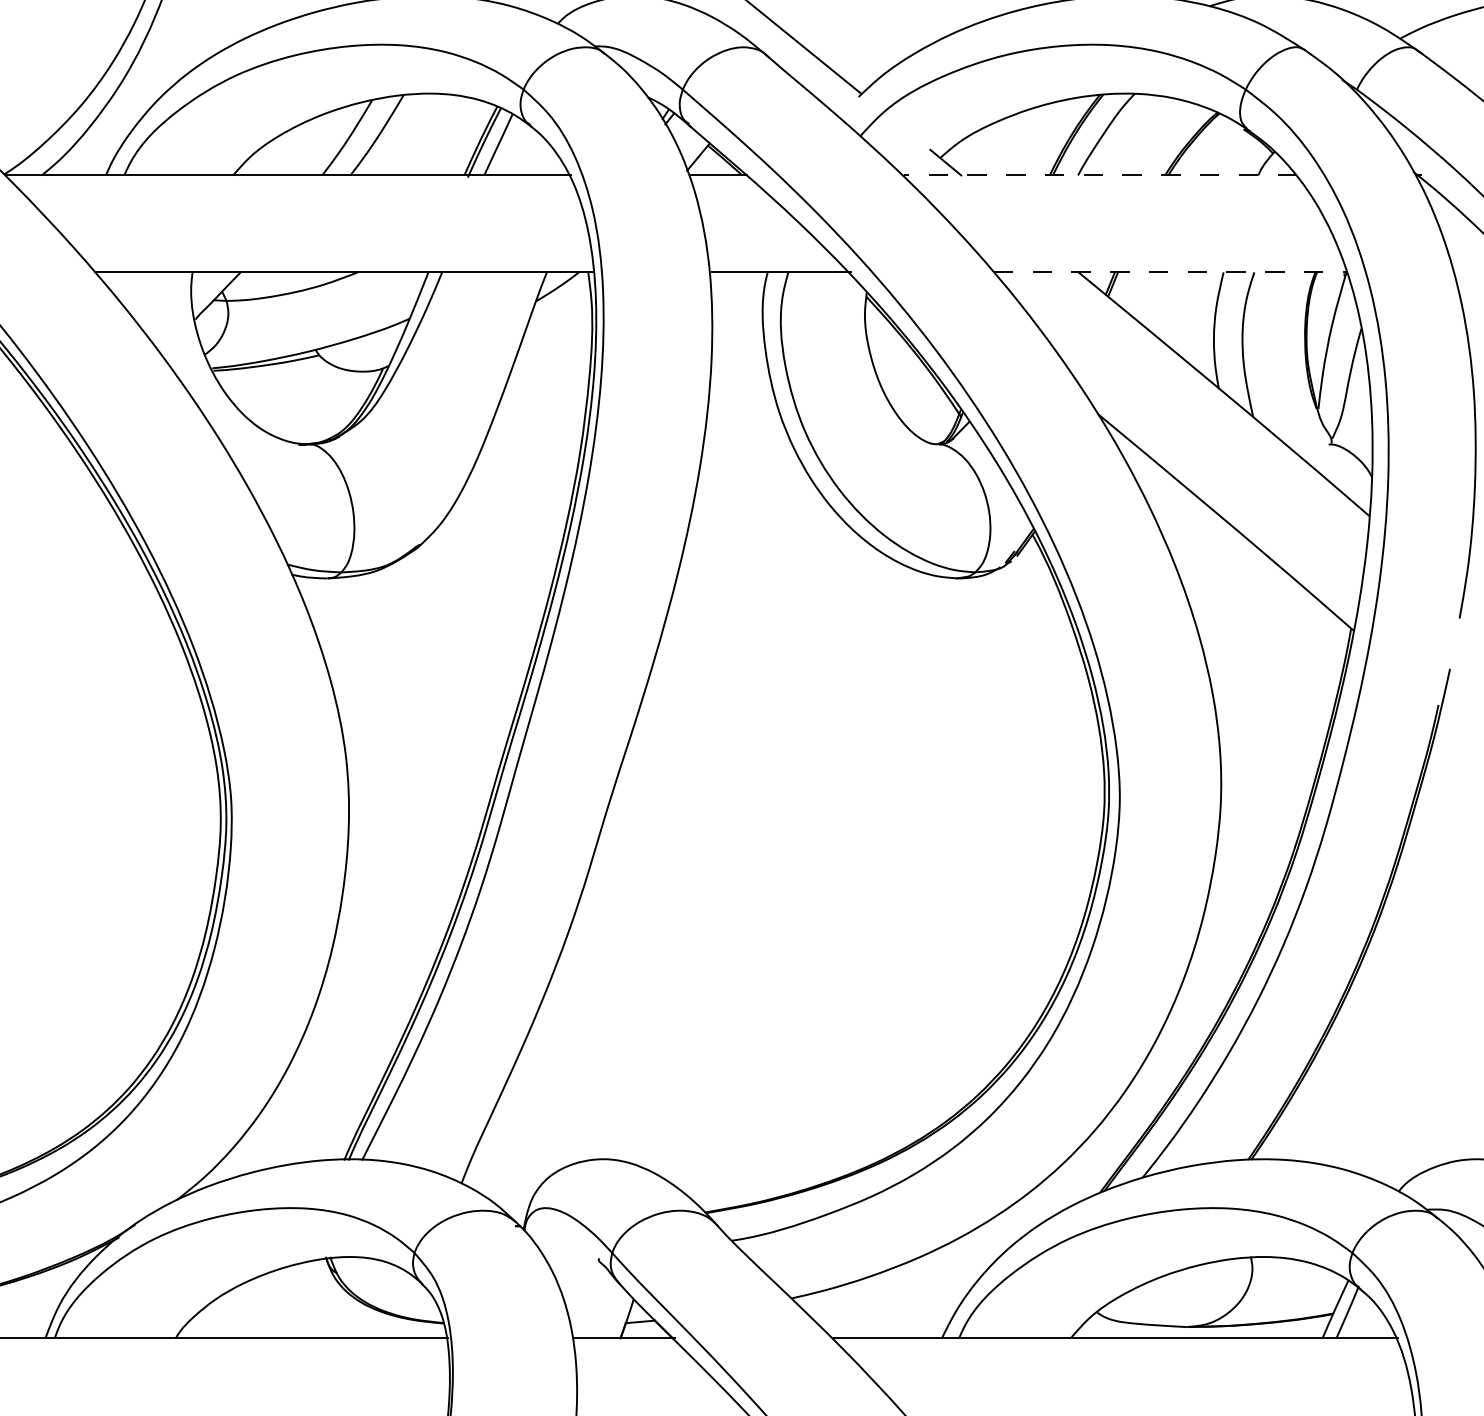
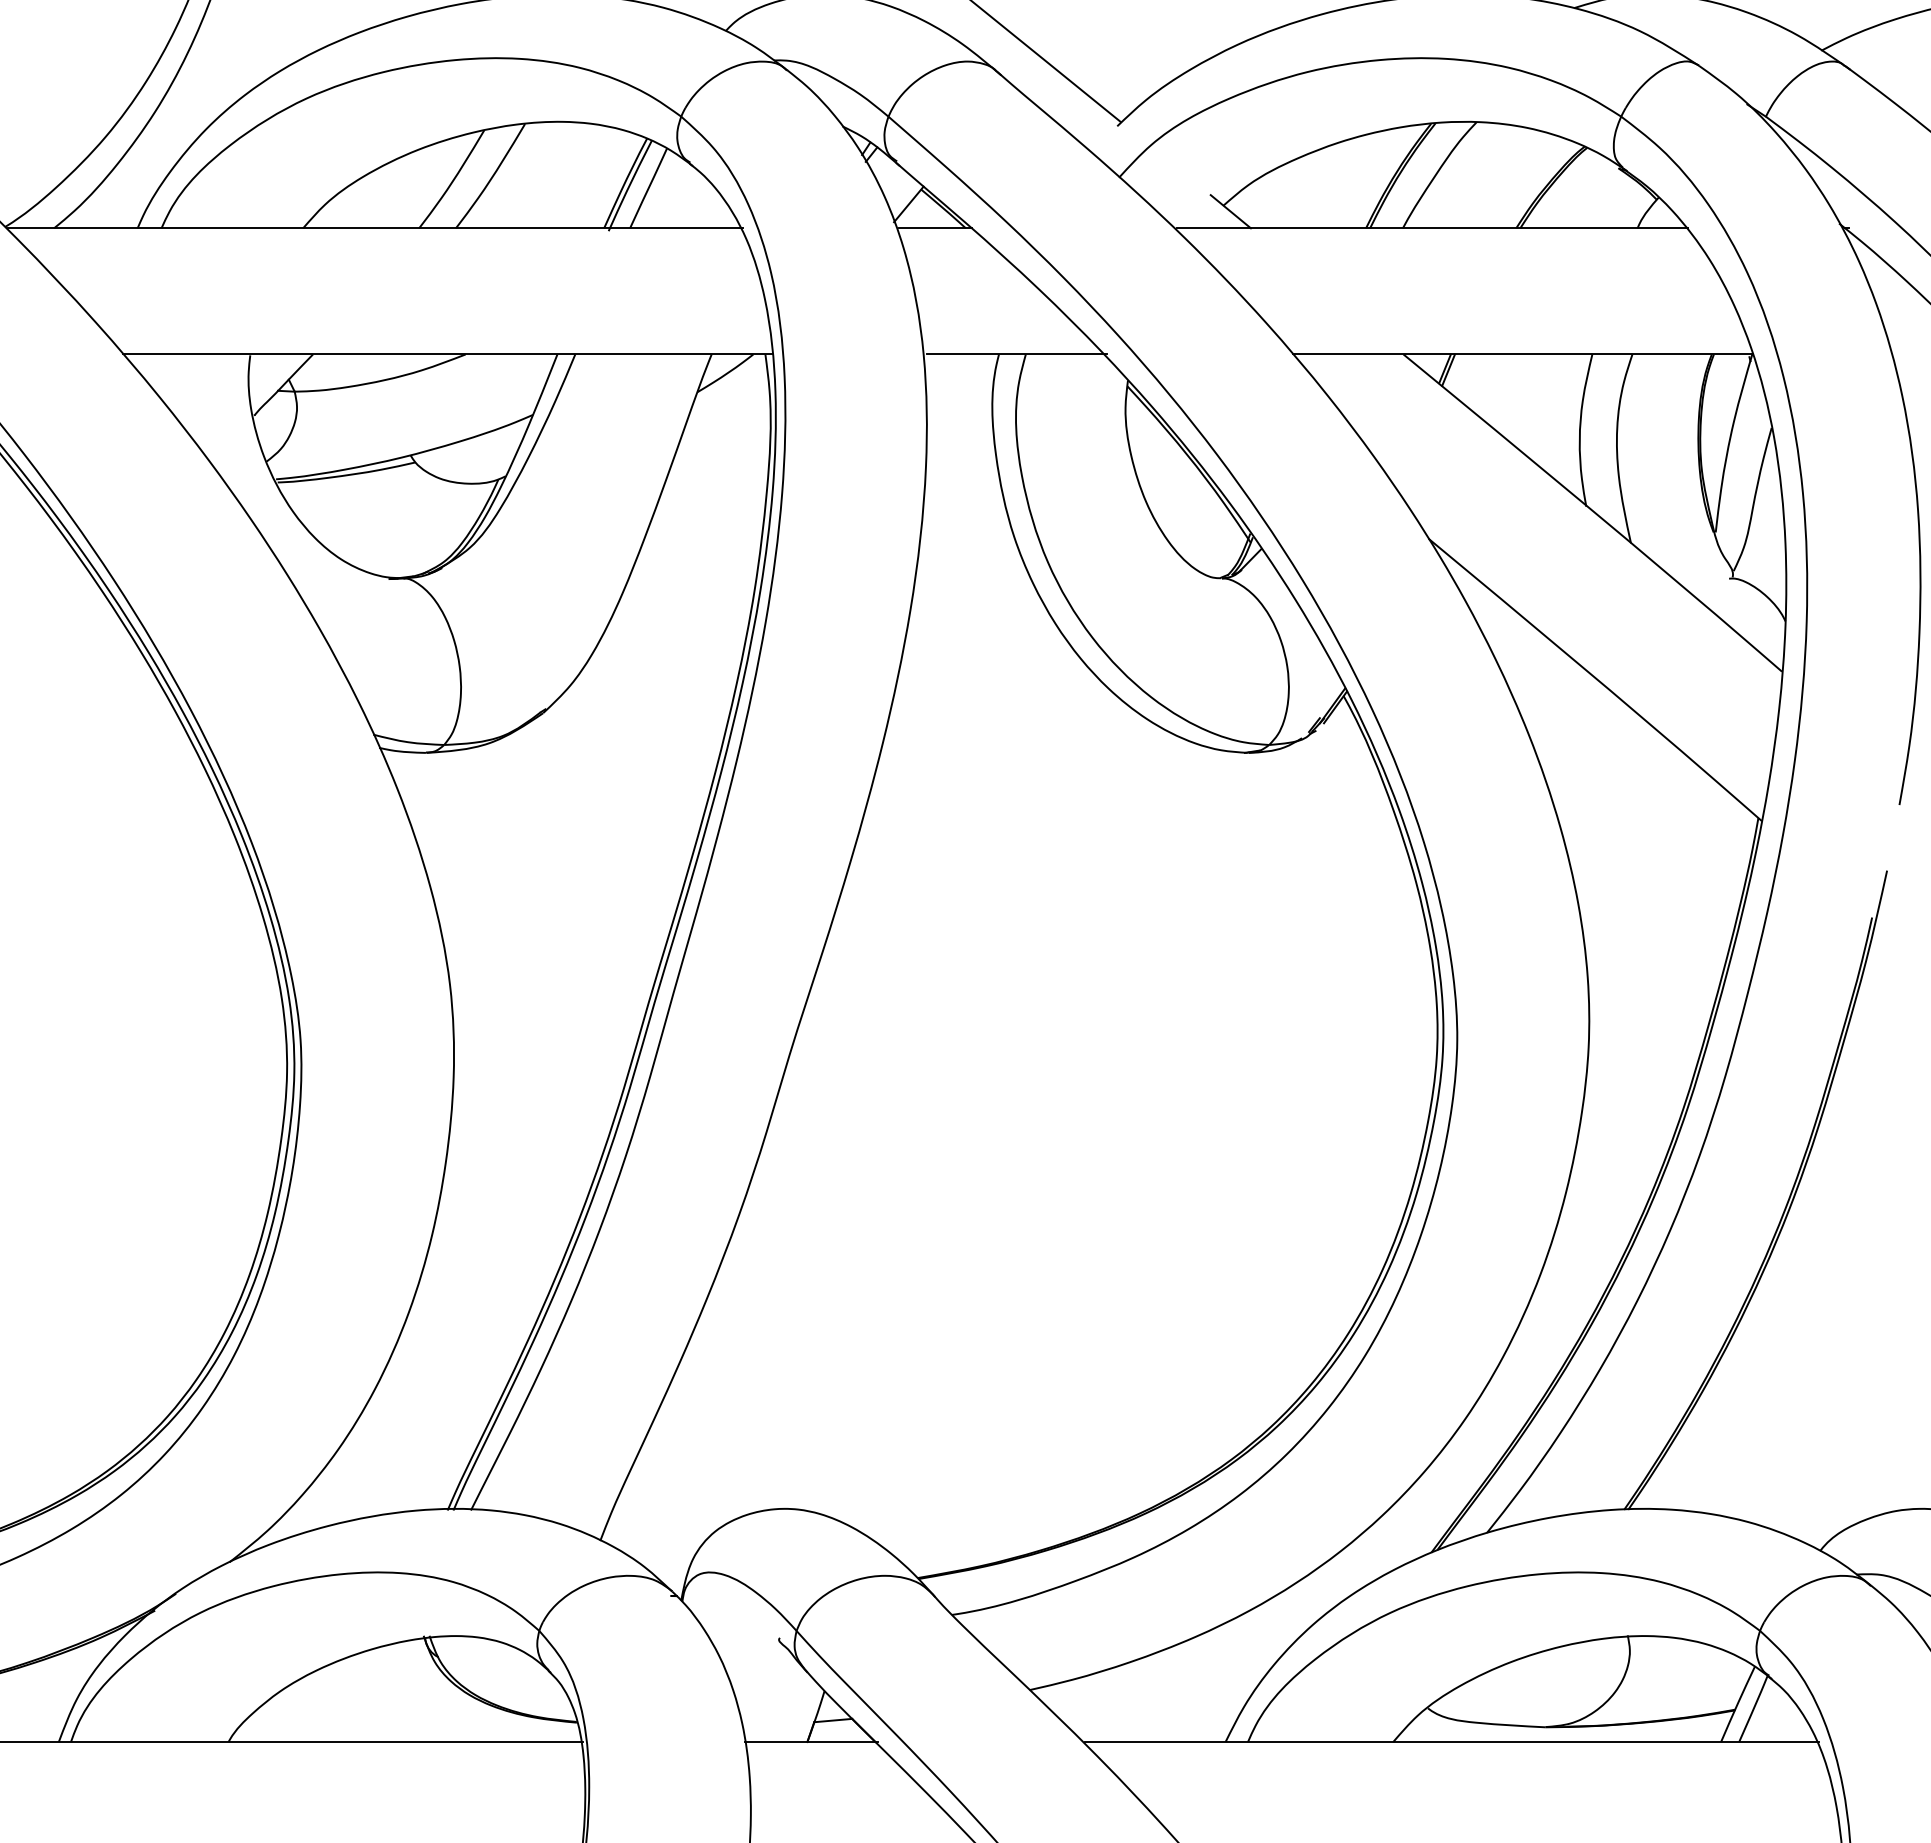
line: (1100, 175) -> (1431, 228), dashed -> solid
line: (1170, 272) -> (1523, 354), dashed -> solid

